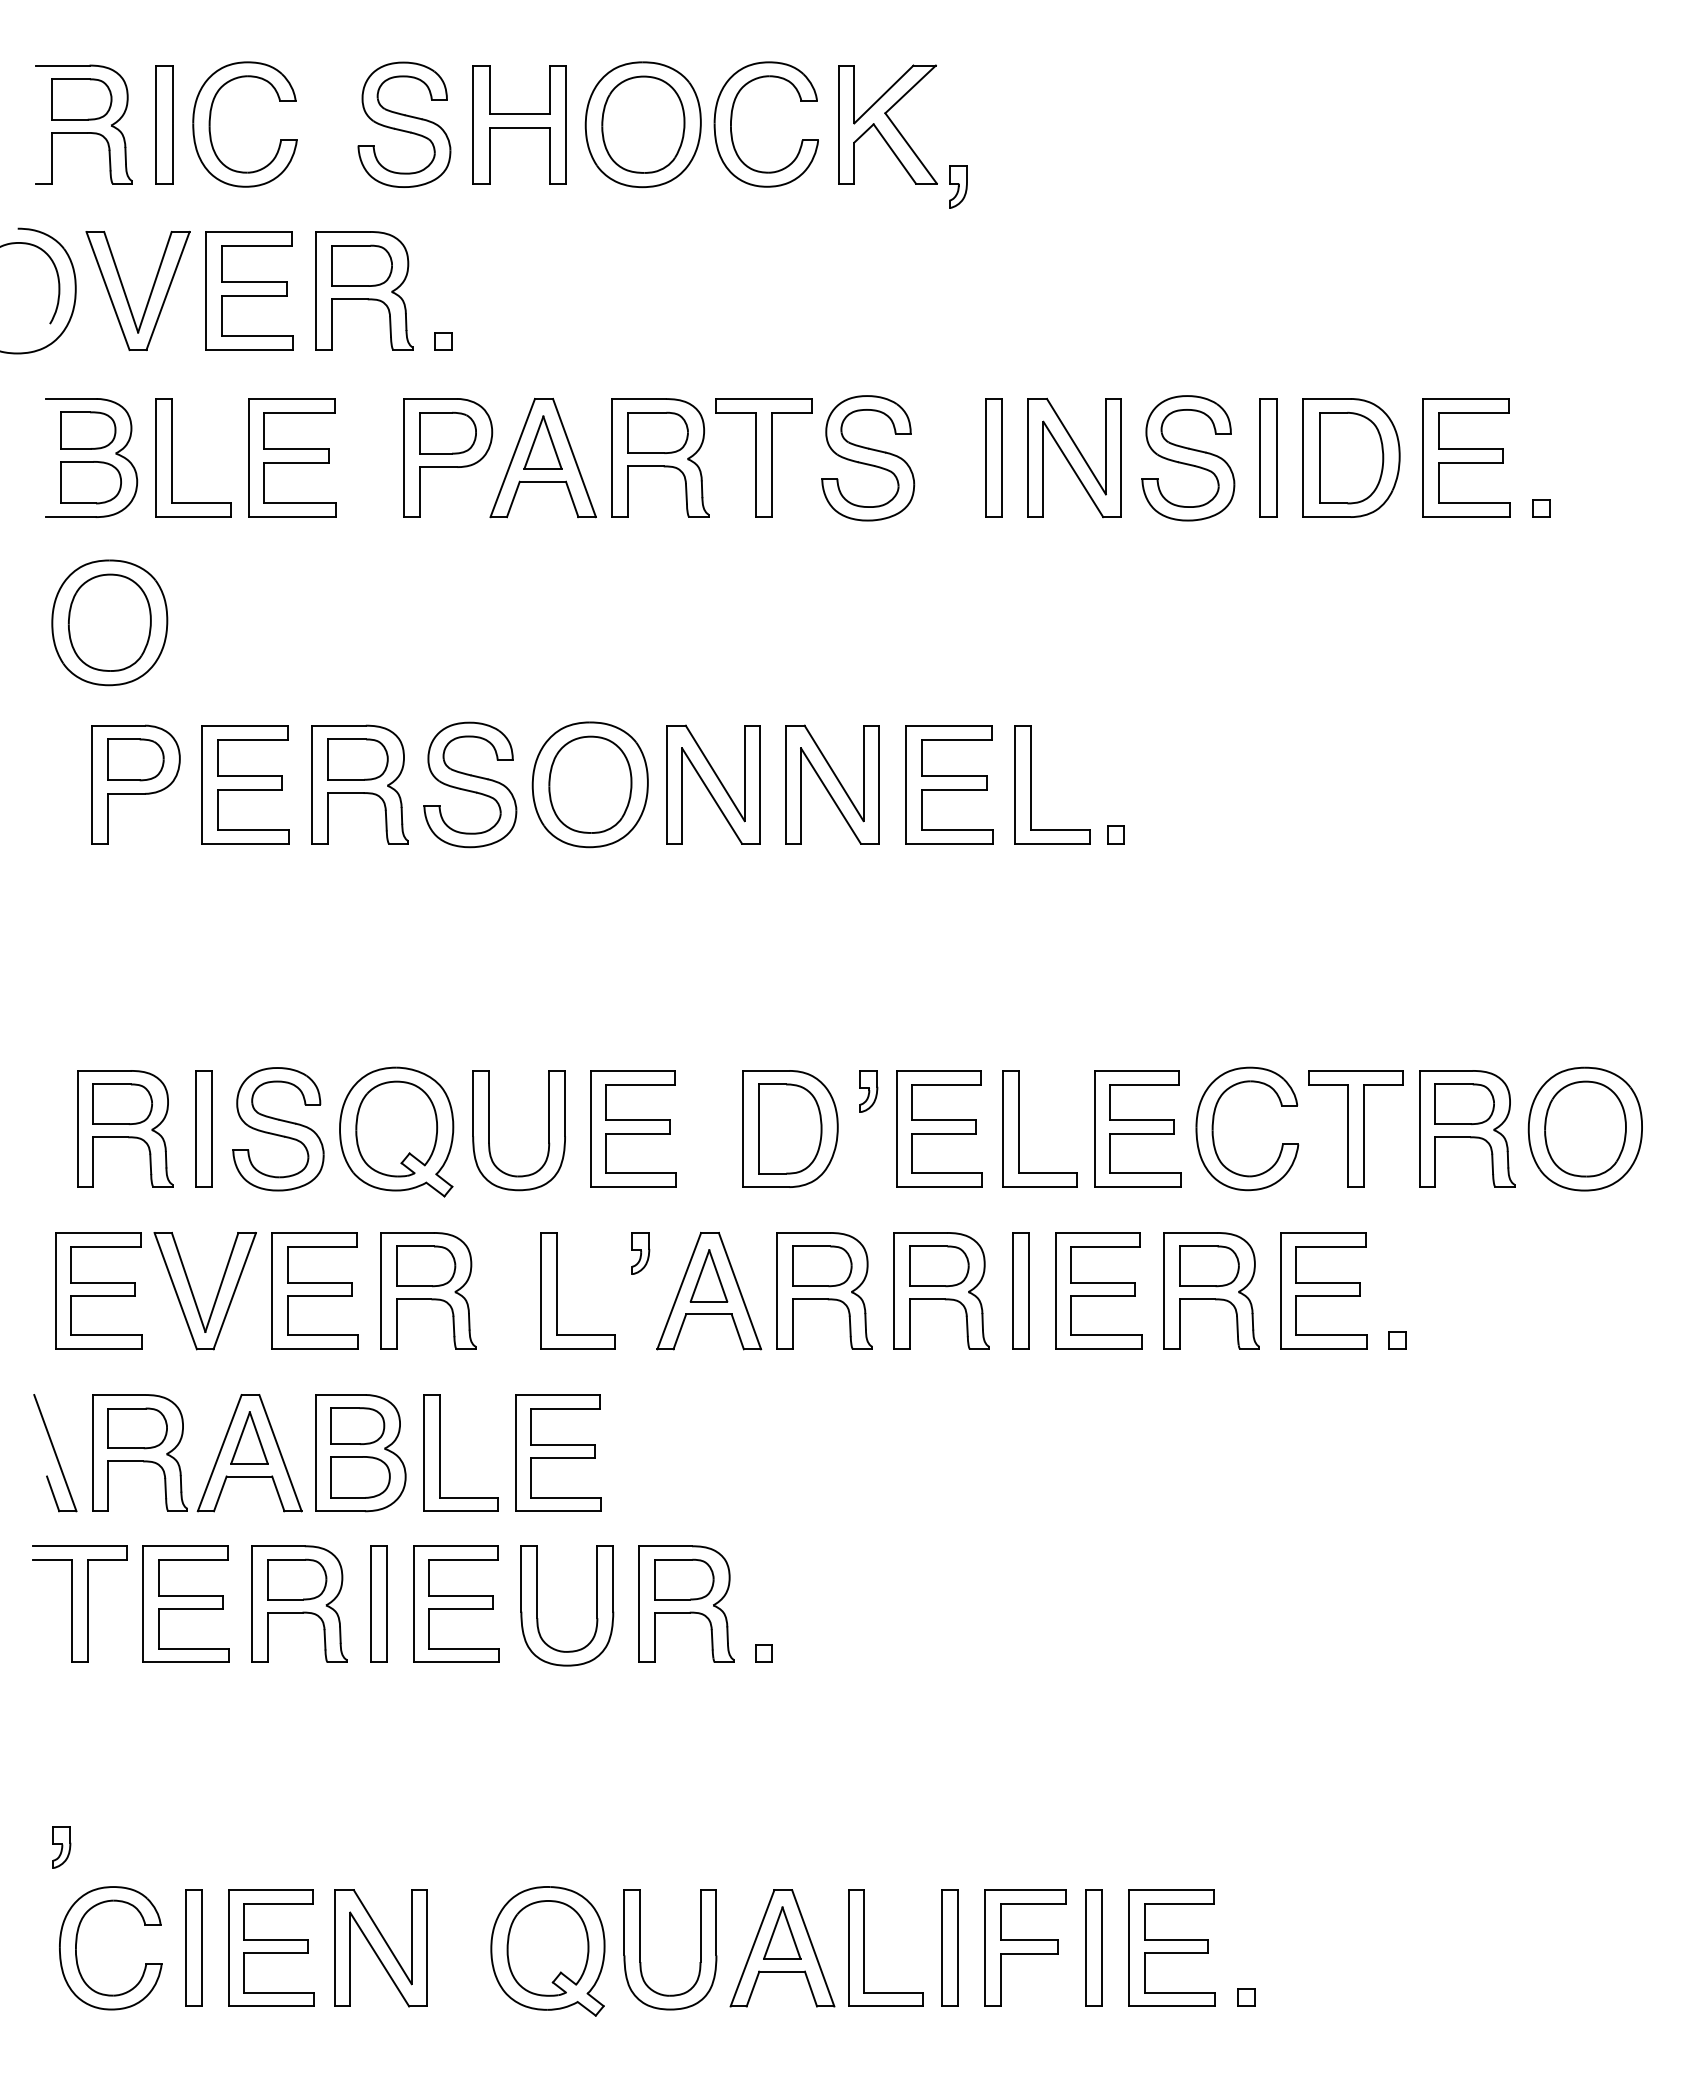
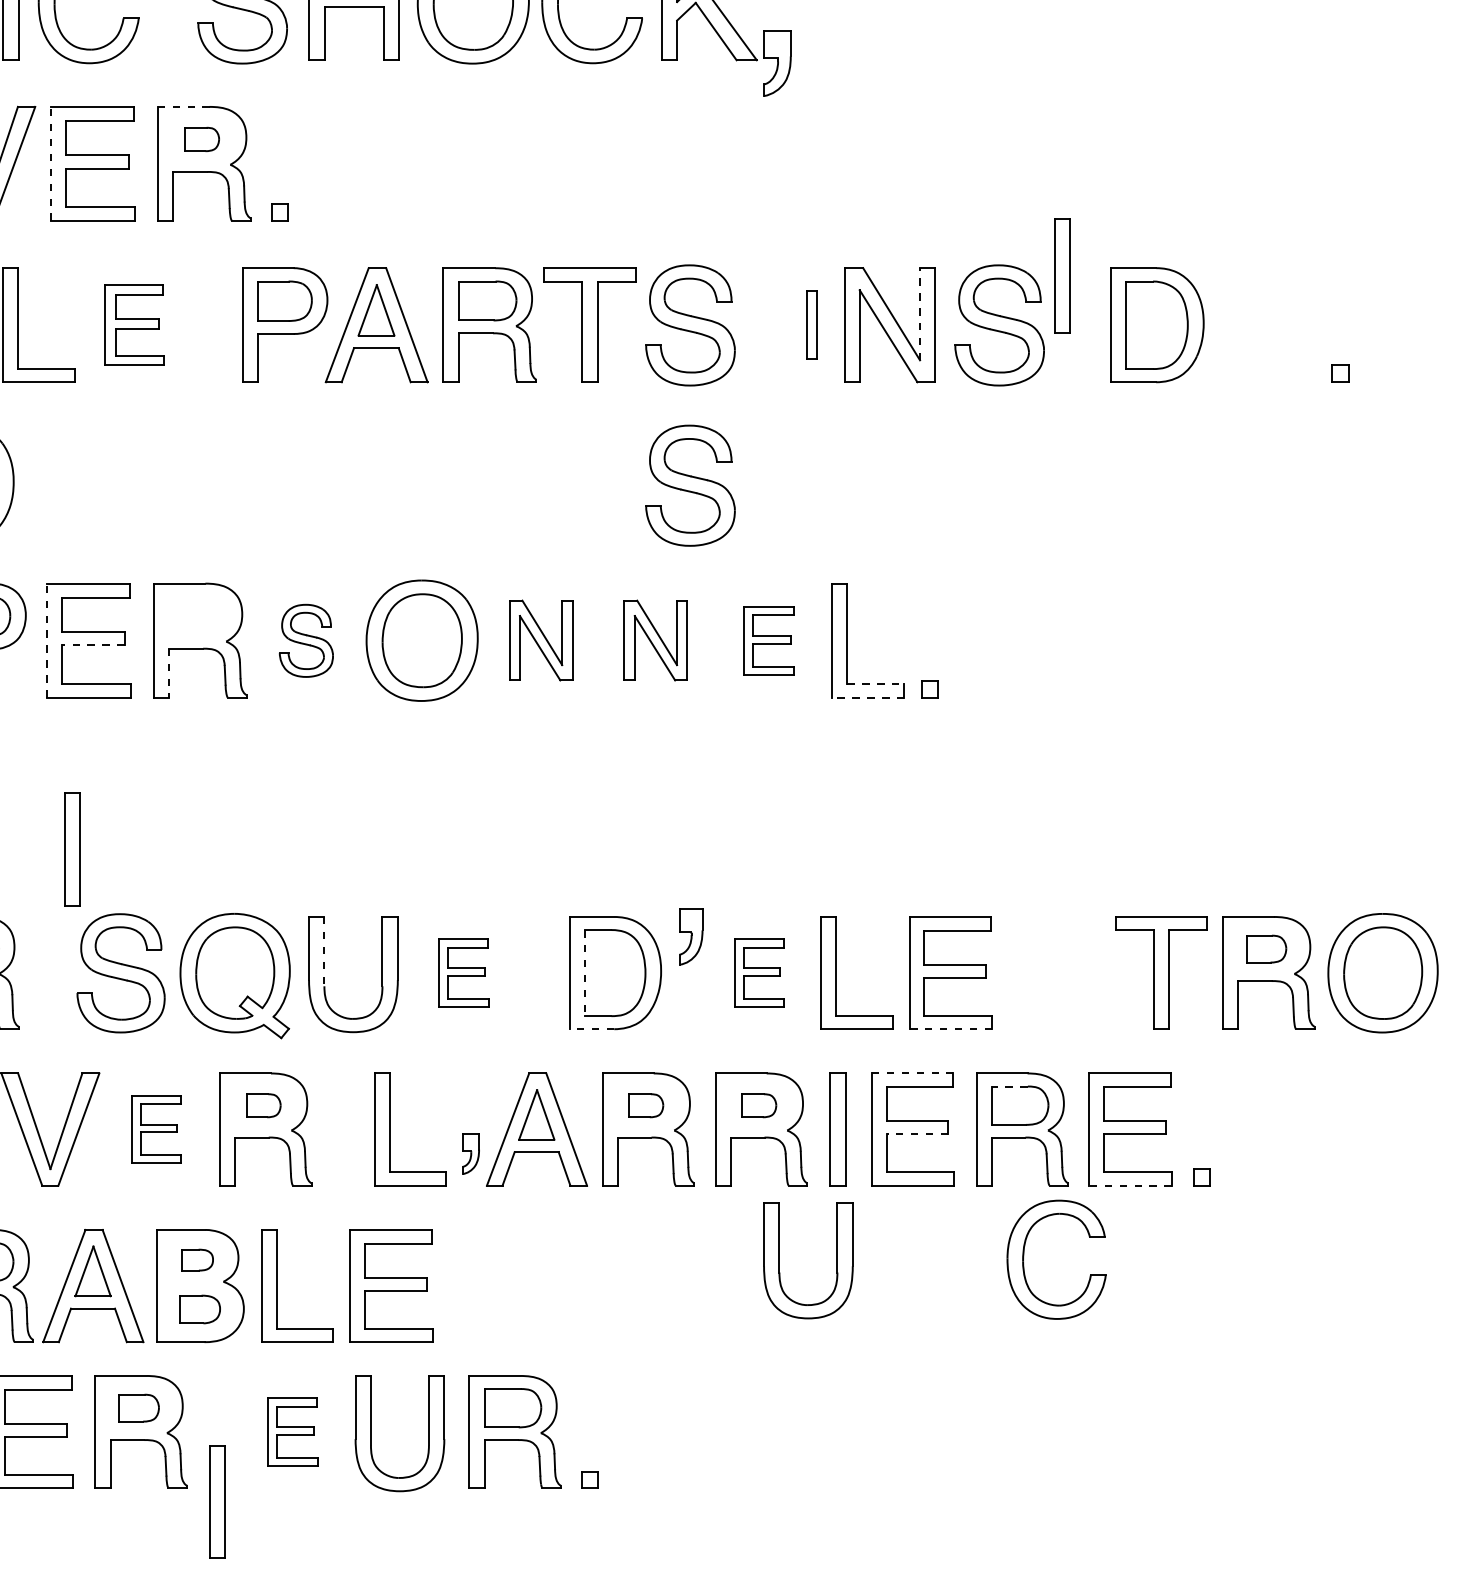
part: (958, 186) -> (777, 62), size x1.6
line: (343, 231) -> (183, 106), solid -> dashed
part: (361, 265) -> (201, 139), size x0.6
line: (206, 290) -> (51, 163), solid -> dashed
line: (1105, 446) -> (919, 314), solid -> dashed
part: (292, 457) -> (134, 324), size x0.7
part: (993, 457) -> (811, 324), size x0.6
part: (1268, 457) -> (1062, 275), moved
part: (1466, 457) -> (1268, 324), removed
part: (868, 624) -> (690, 485), added
part: (357, 759) -> (197, 616), removed
line: (201, 784) -> (46, 640), solid -> dashed
part: (470, 784) -> (306, 640), size x0.6
part: (713, 784) -> (541, 640), size x0.7
part: (832, 784) -> (656, 640), size x0.7
part: (949, 784) -> (769, 640), size x0.6
line: (249, 789) -> (93, 645), solid -> dashed
line: (328, 818) -> (169, 673), solid -> dashed
line: (1060, 829) -> (876, 683), solid -> dashed
line: (1052, 843) -> (868, 697), solid -> dashed
part: (868, 1091) -> (690, 936), size x1.4
part: (1464, 1103) -> (1266, 948), size x0.7
line: (489, 1106) -> (324, 951), solid -> dashed
part: (1214, 1120) -> (1024, 1251), moved
part: (203, 1128) -> (71, 848), moved
part: (633, 1128) -> (463, 972), size x0.6
part: (939, 1128) -> (759, 972), size x0.6
line: (758, 1129) -> (584, 973), solid -> dashed
line: (765, 1187) -> (591, 1029), solid -> dashed
line: (1137, 1187) -> (950, 1029), solid -> dashed
line: (1098, 1232) -> (912, 1073), solid -> dashed
line: (1198, 1246) -> (1009, 1086), solid -> dashed
part: (640, 1253) -> (470, 1154), moved
part: (426, 1266) -> (263, 1105), size x0.6
part: (822, 1266) -> (646, 1105), size x0.6
part: (939, 1266) -> (759, 1105), size x0.6
part: (314, 1290) -> (155, 1129), size x0.6
line: (1103, 1295) -> (917, 1133), solid -> dashed
line: (1323, 1349) -> (1130, 1185), solid -> dashed
part: (357, 1426) -> (197, 1260), size x0.6
part: (1019, 1426) -> (836, 1260), added
part: (360, 1477) -> (200, 1309), size x0.7
part: (297, 1579) -> (139, 1408), size x0.7
part: (378, 1603) -> (217, 1500), moved
part: (456, 1603) -> (292, 1431), size x0.6

